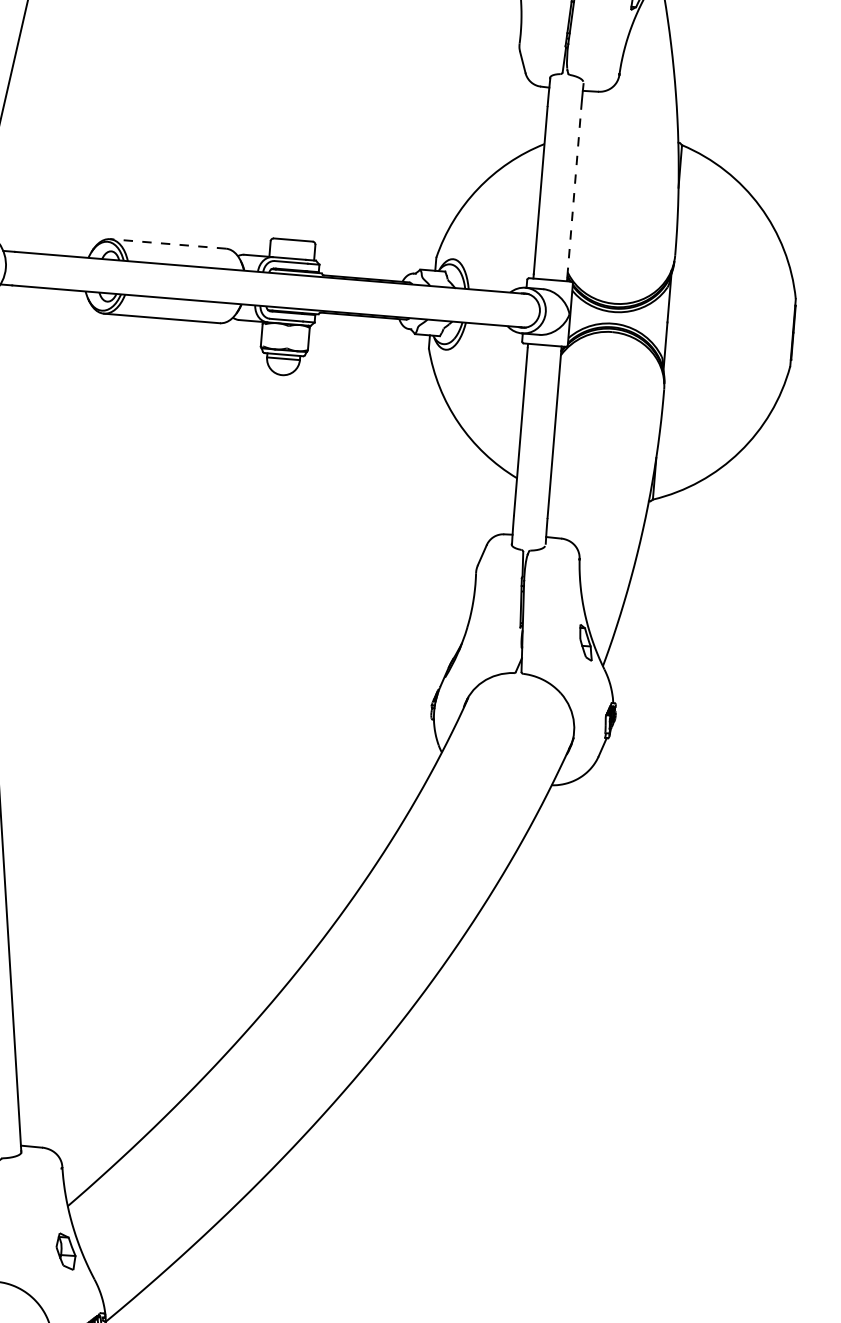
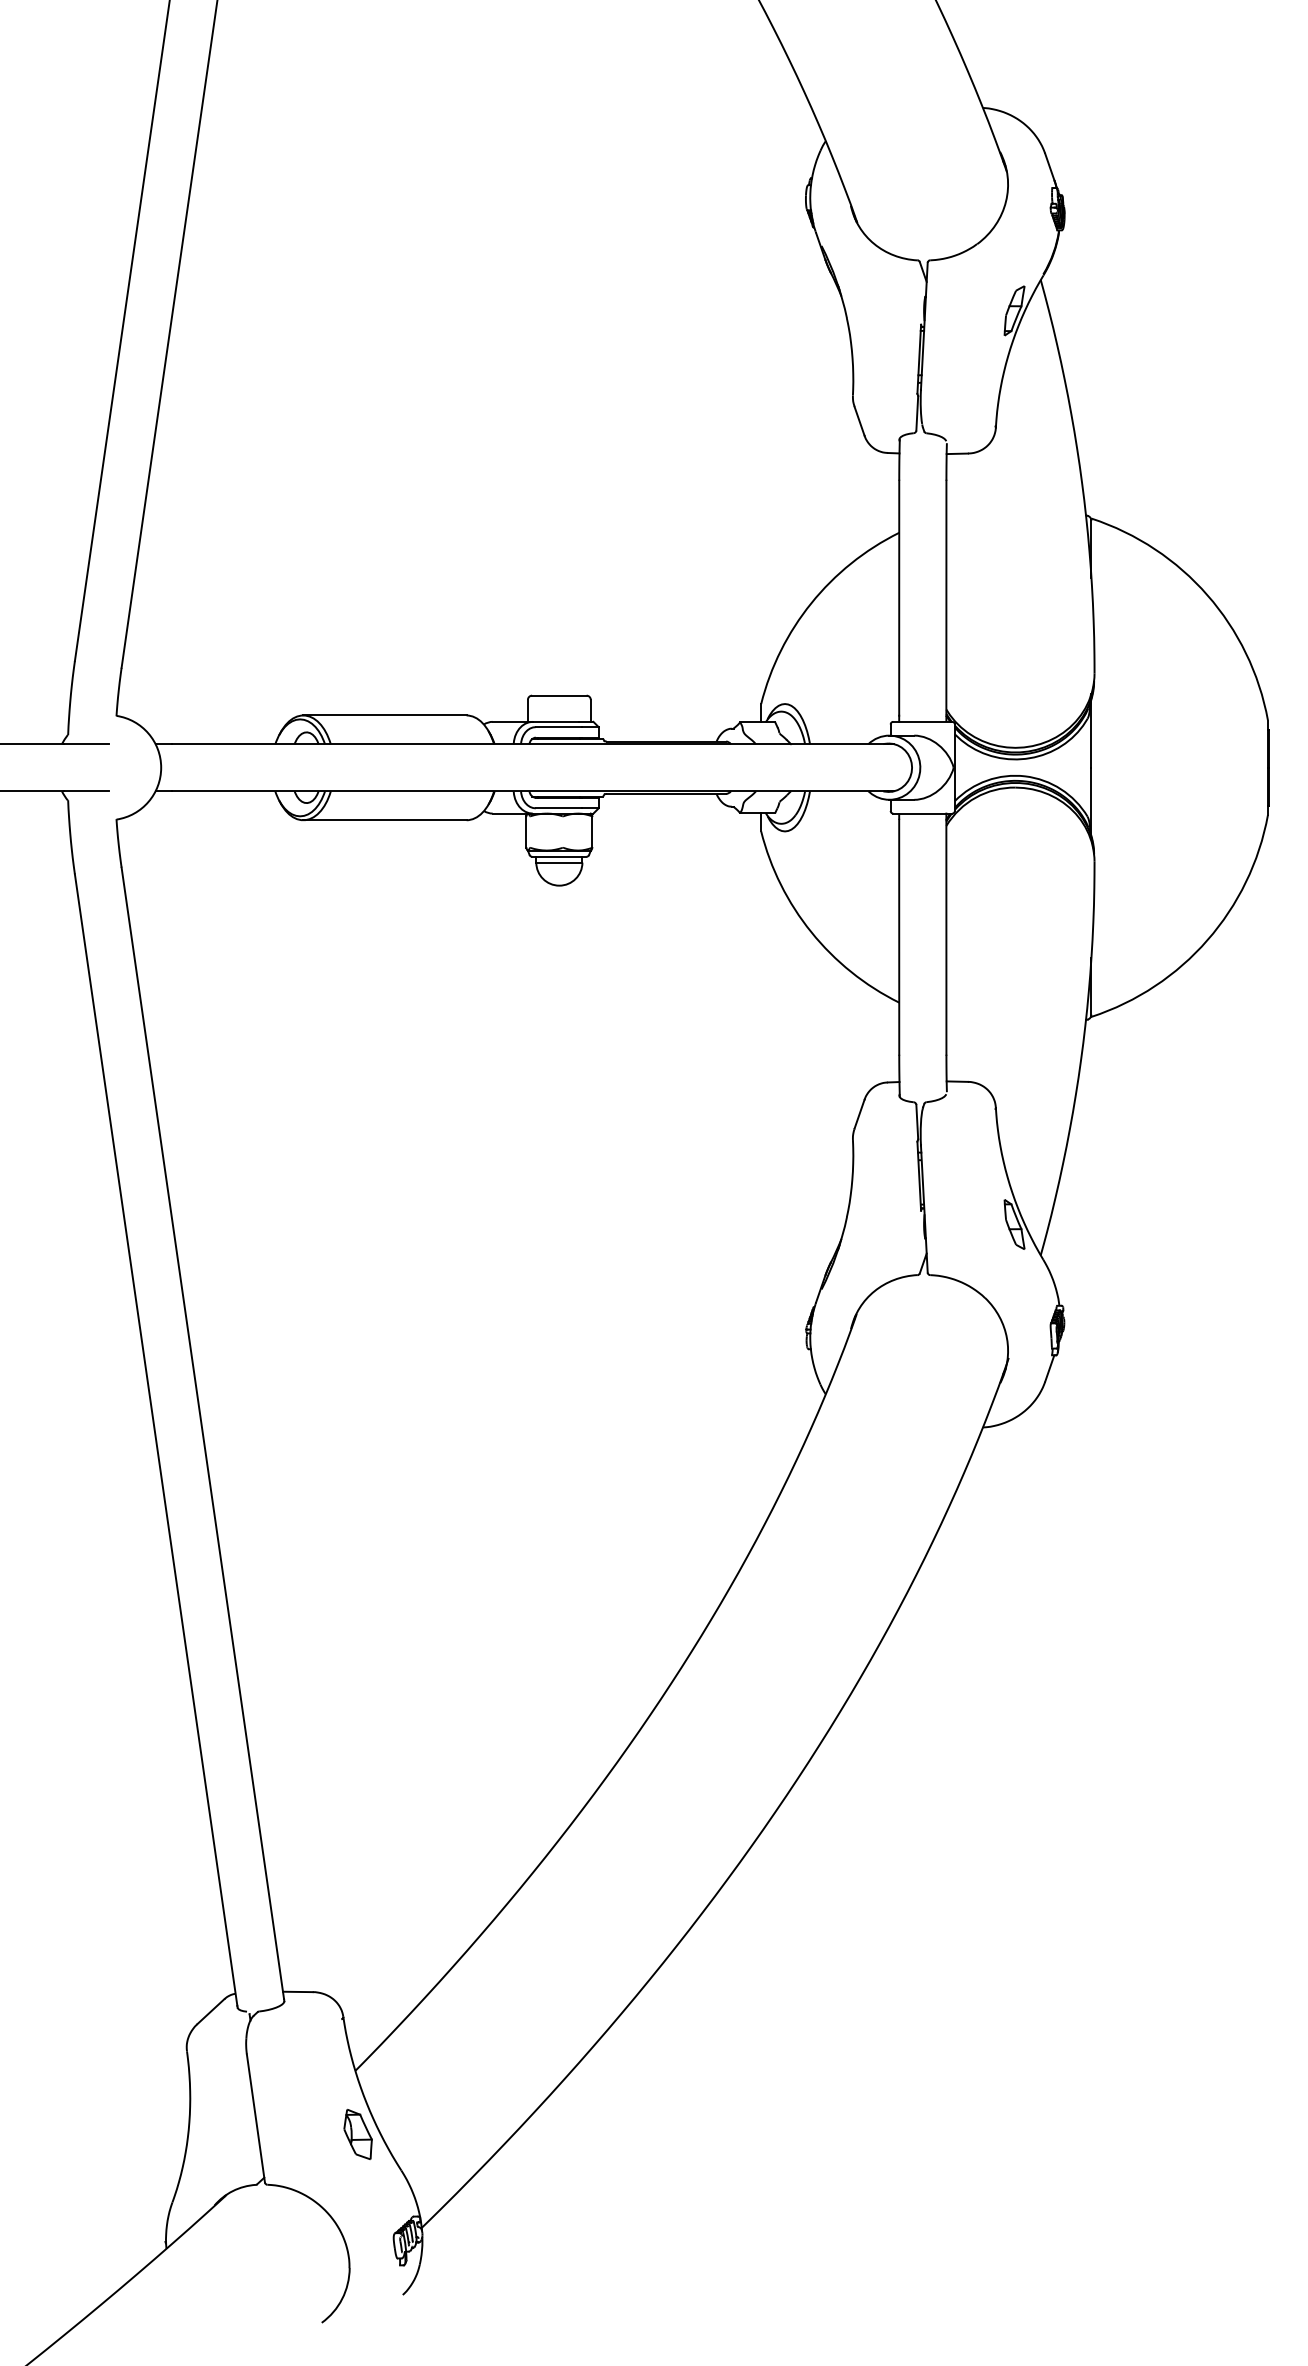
line: (574, 193) -> (946, 598), dashed -> solid
line: (167, 243) -> (384, 715), dashed -> solid

